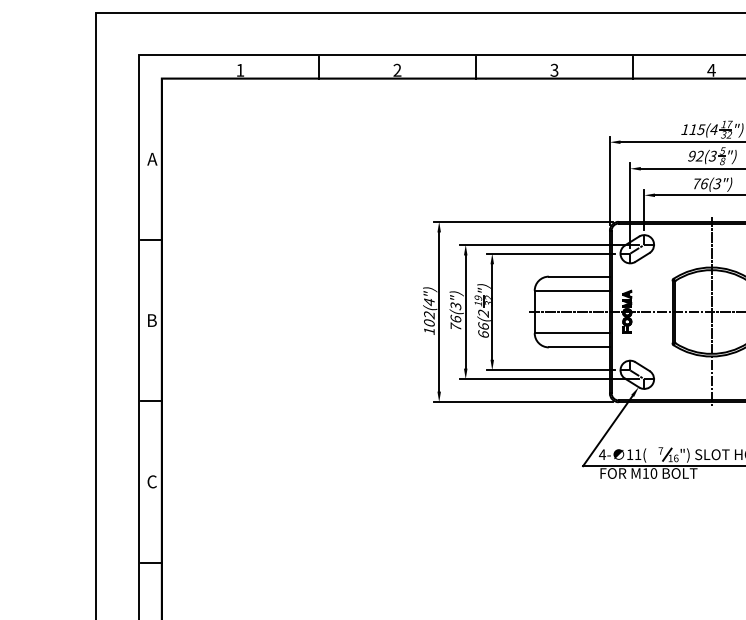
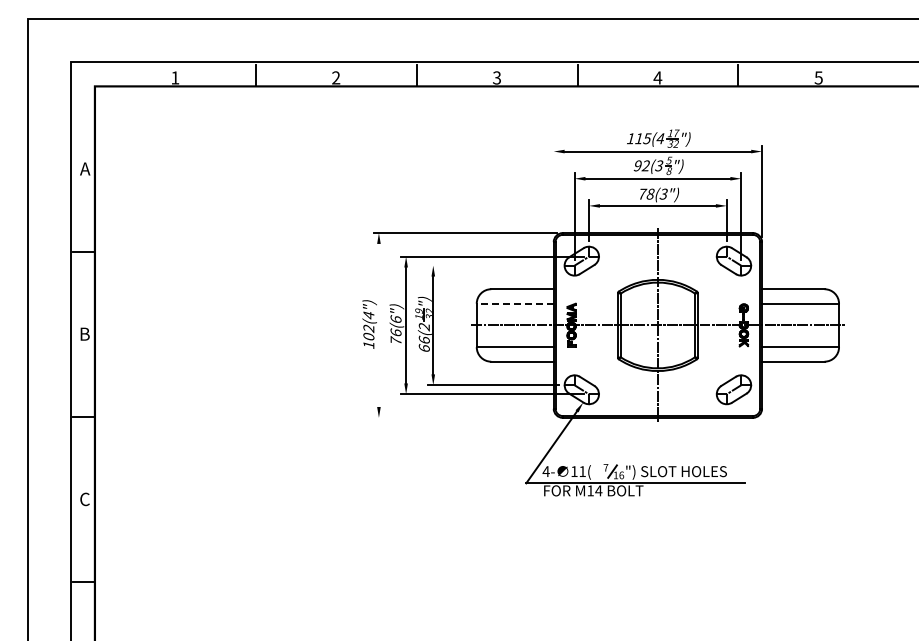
line: (609, 181) -> (553, 191), removed
text: (704, 183) -> (650, 193), 76(3") -> 78(3")
line: (551, 253) -> (493, 265), removed
line: (571, 290) -> (514, 303), solid -> dashed
text: (455, 306) -> (395, 319), 76(3") -> 76(6")
line: (438, 311) -> (378, 324), removed
line: (523, 401) -> (465, 417), removed
text: (653, 473) -> (598, 490), M10 -> M14

